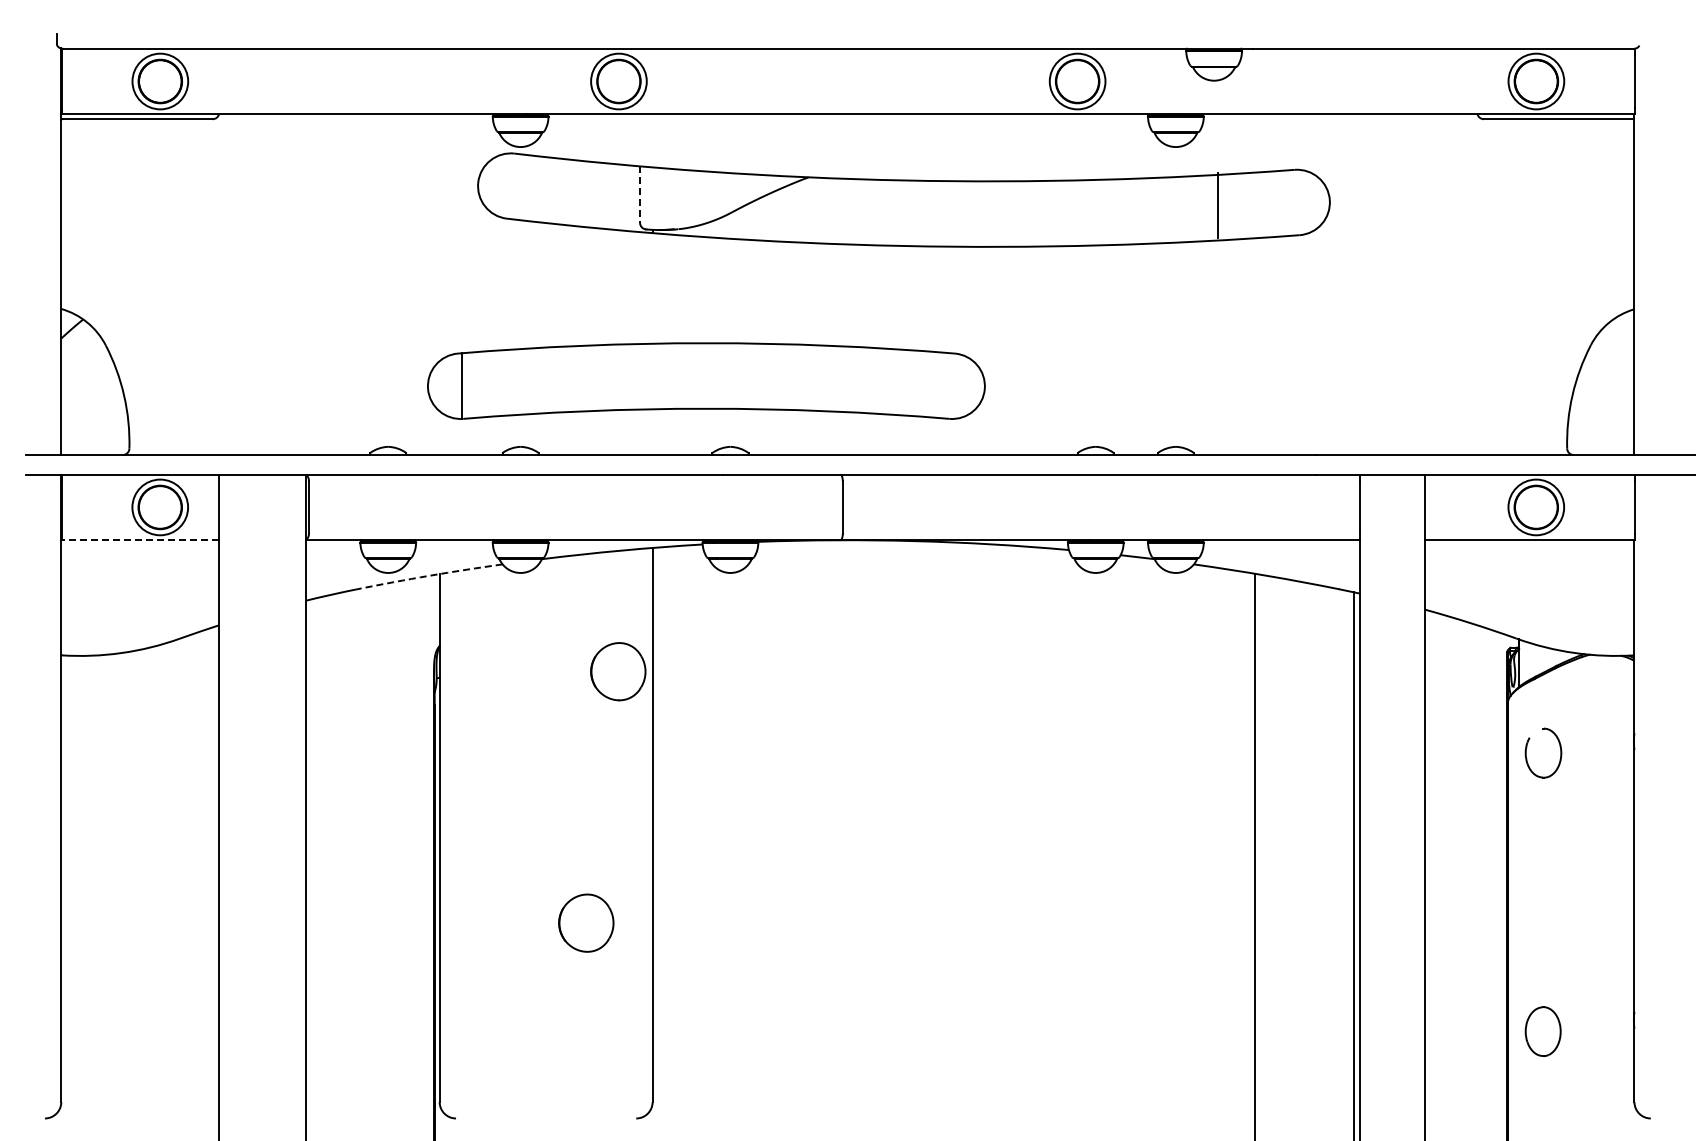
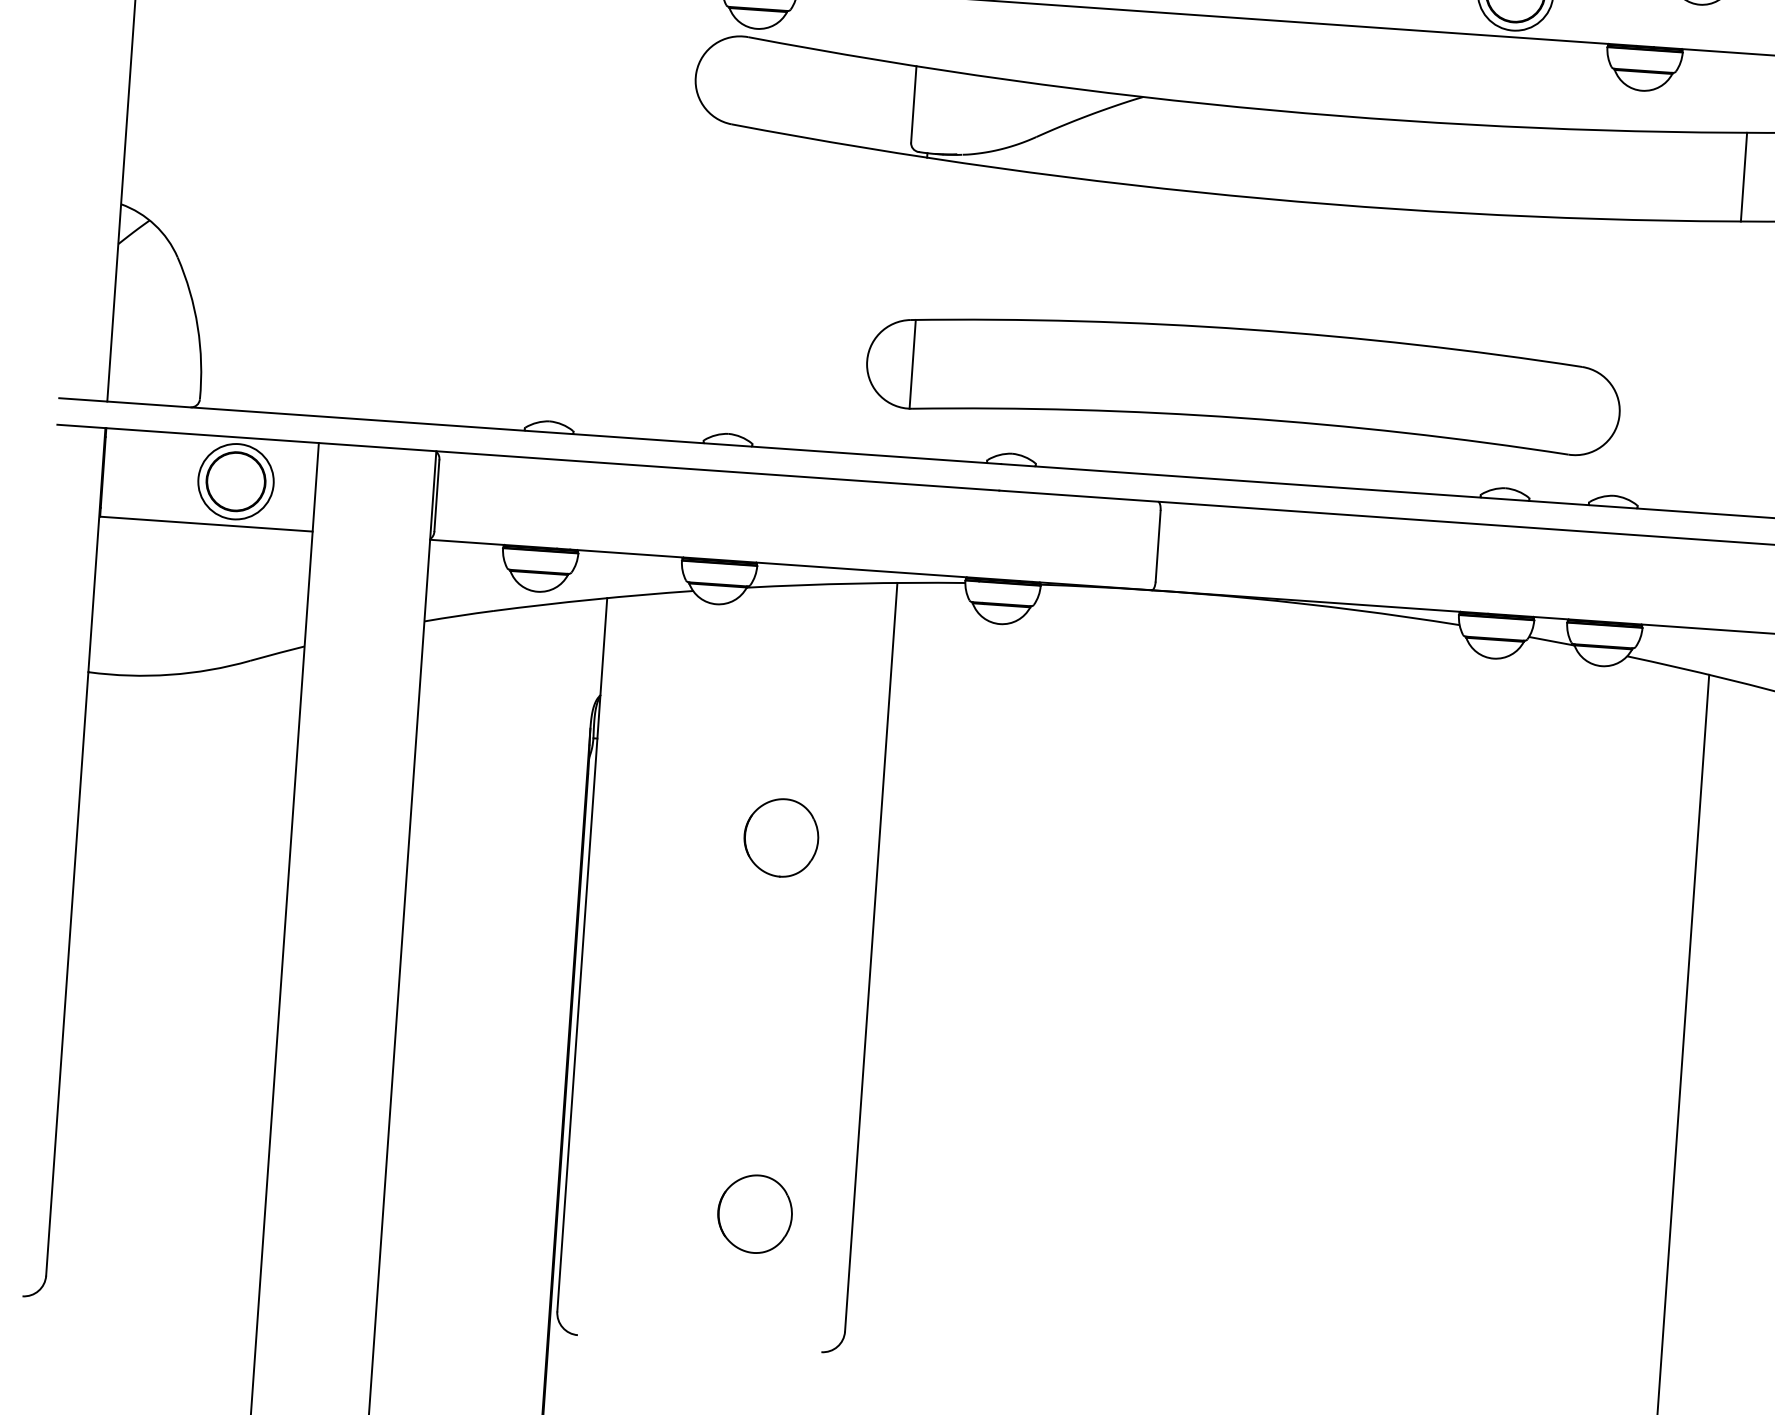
line: (640, 195) -> (914, 105), dashed -> solid
line: (1218, 205) -> (1744, 177), moved
part: (706, 380) -> (1244, 379), moved
line: (140, 540) -> (206, 524), dashed -> solid
arc: (429, 575) -> (593, 599), dashed -> solid
part: (618, 671) -> (781, 837), moved
part: (586, 922) -> (755, 1213), moved

